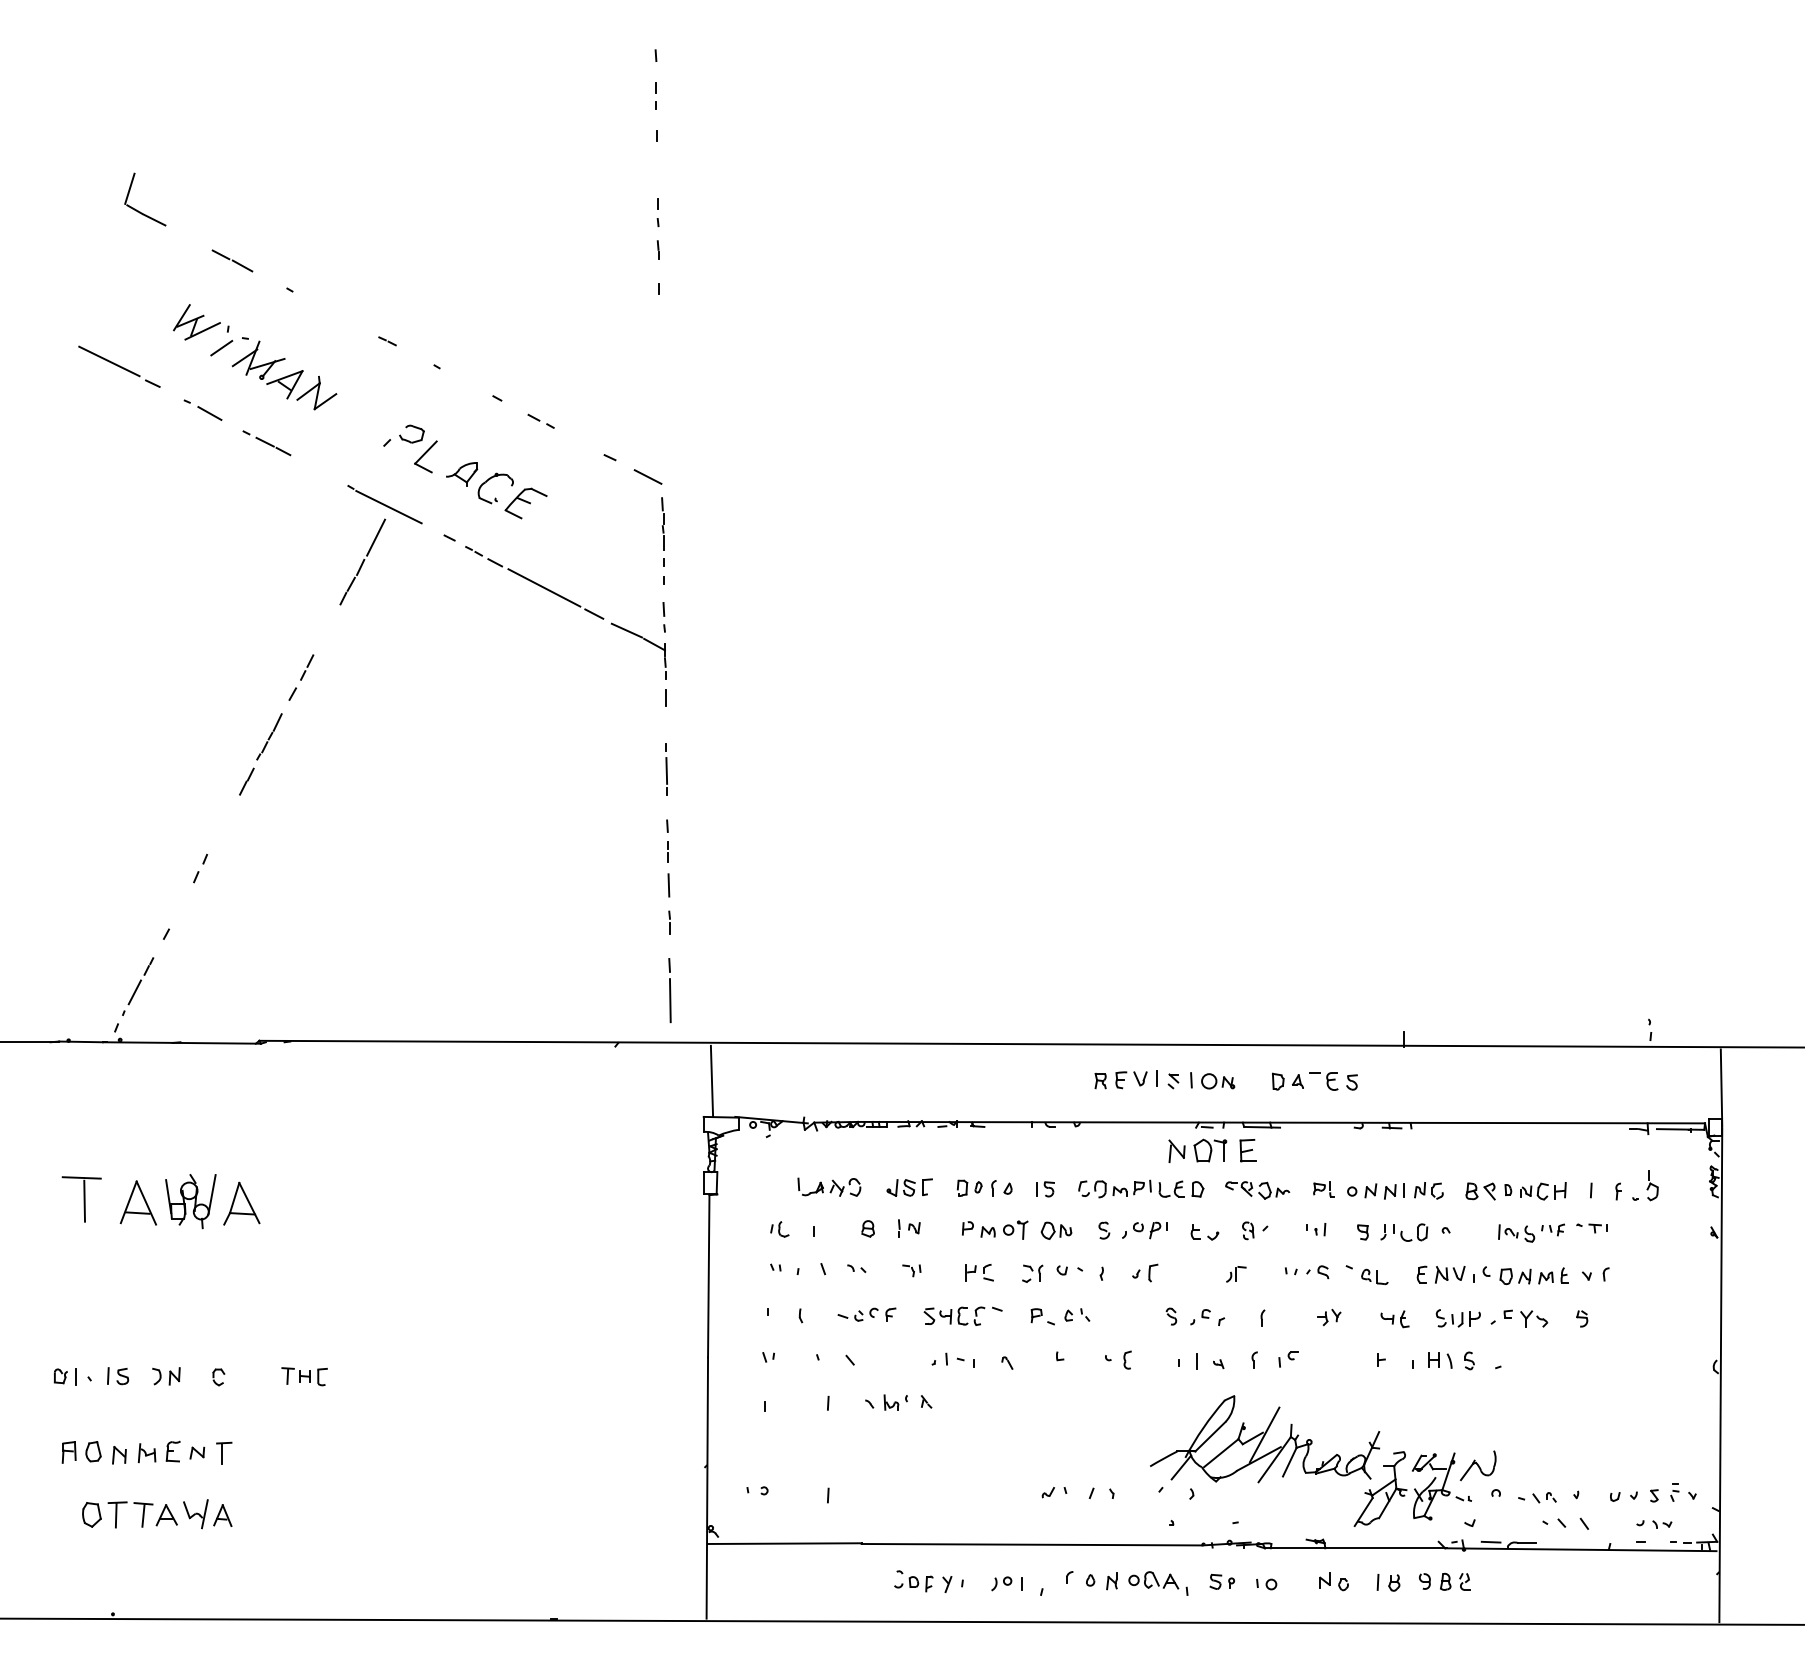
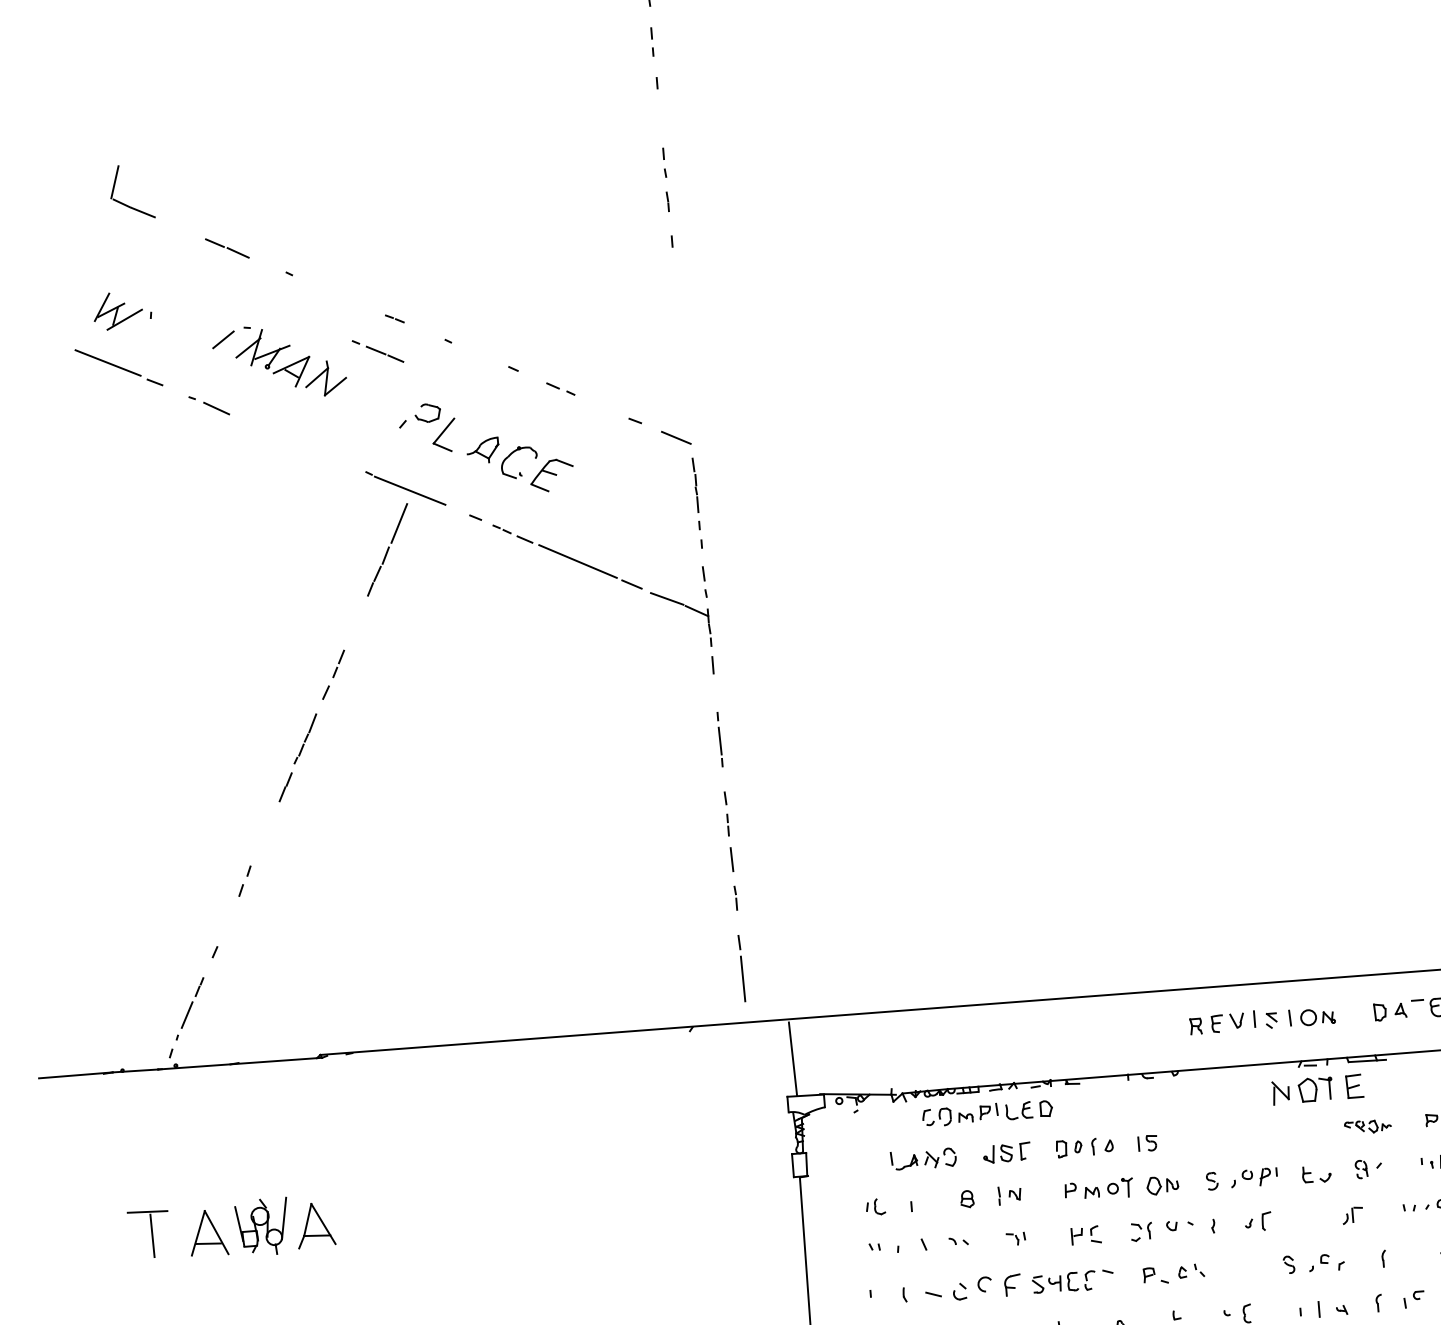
part: (201, 322) -> (122, 310), moved
line: (266, 443) -> (377, 351), moved
part: (1141, 1188) -> (987, 1112), moved
part: (1257, 1190) -> (1367, 1126), size x0.7
part: (866, 1314) -> (972, 1288), size x1.6

